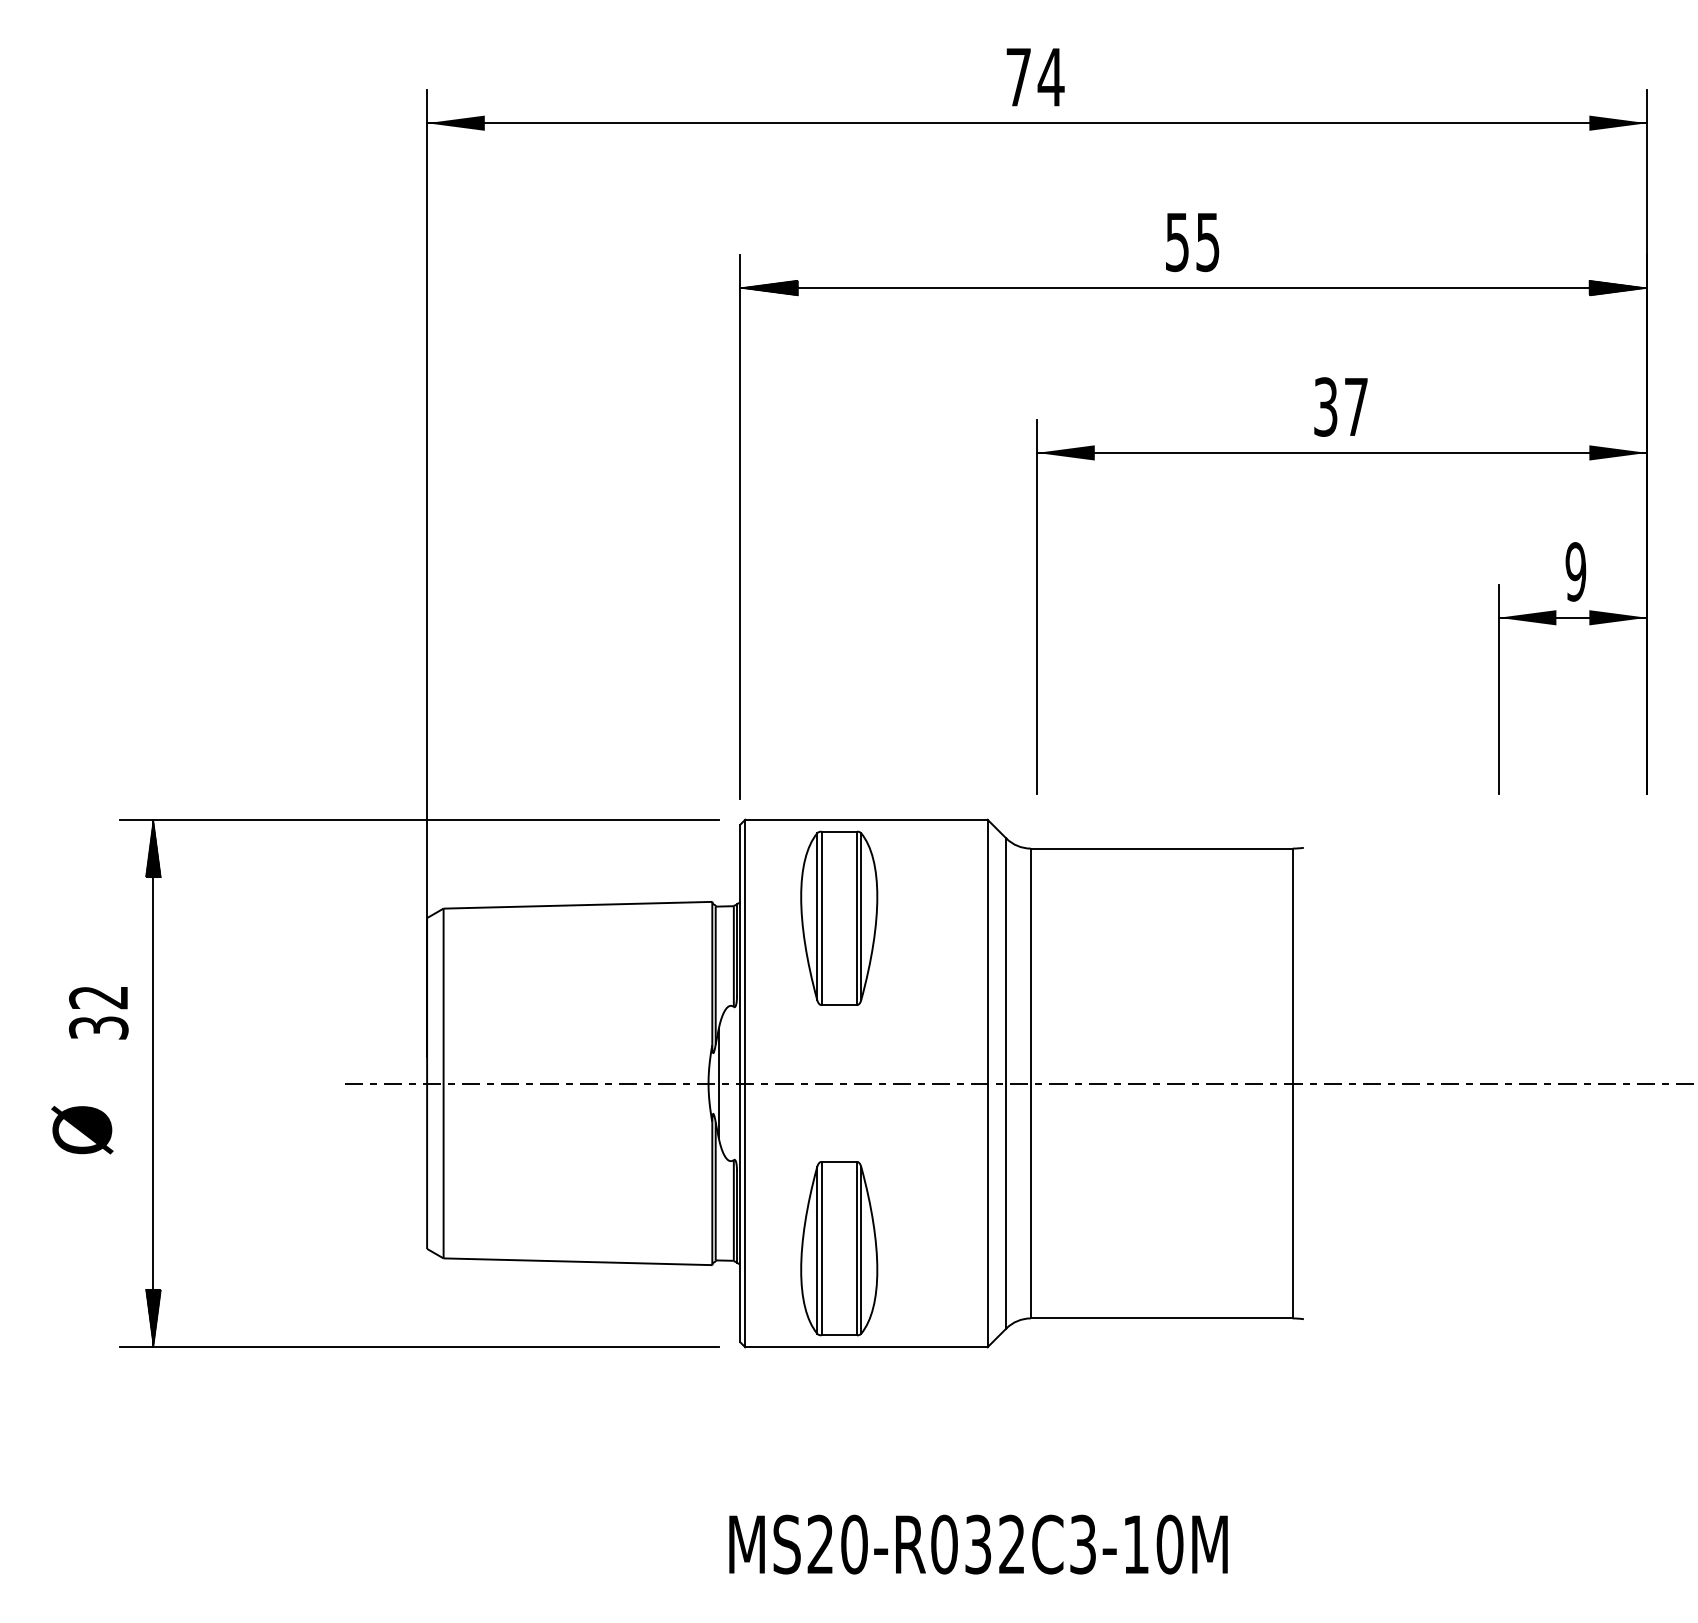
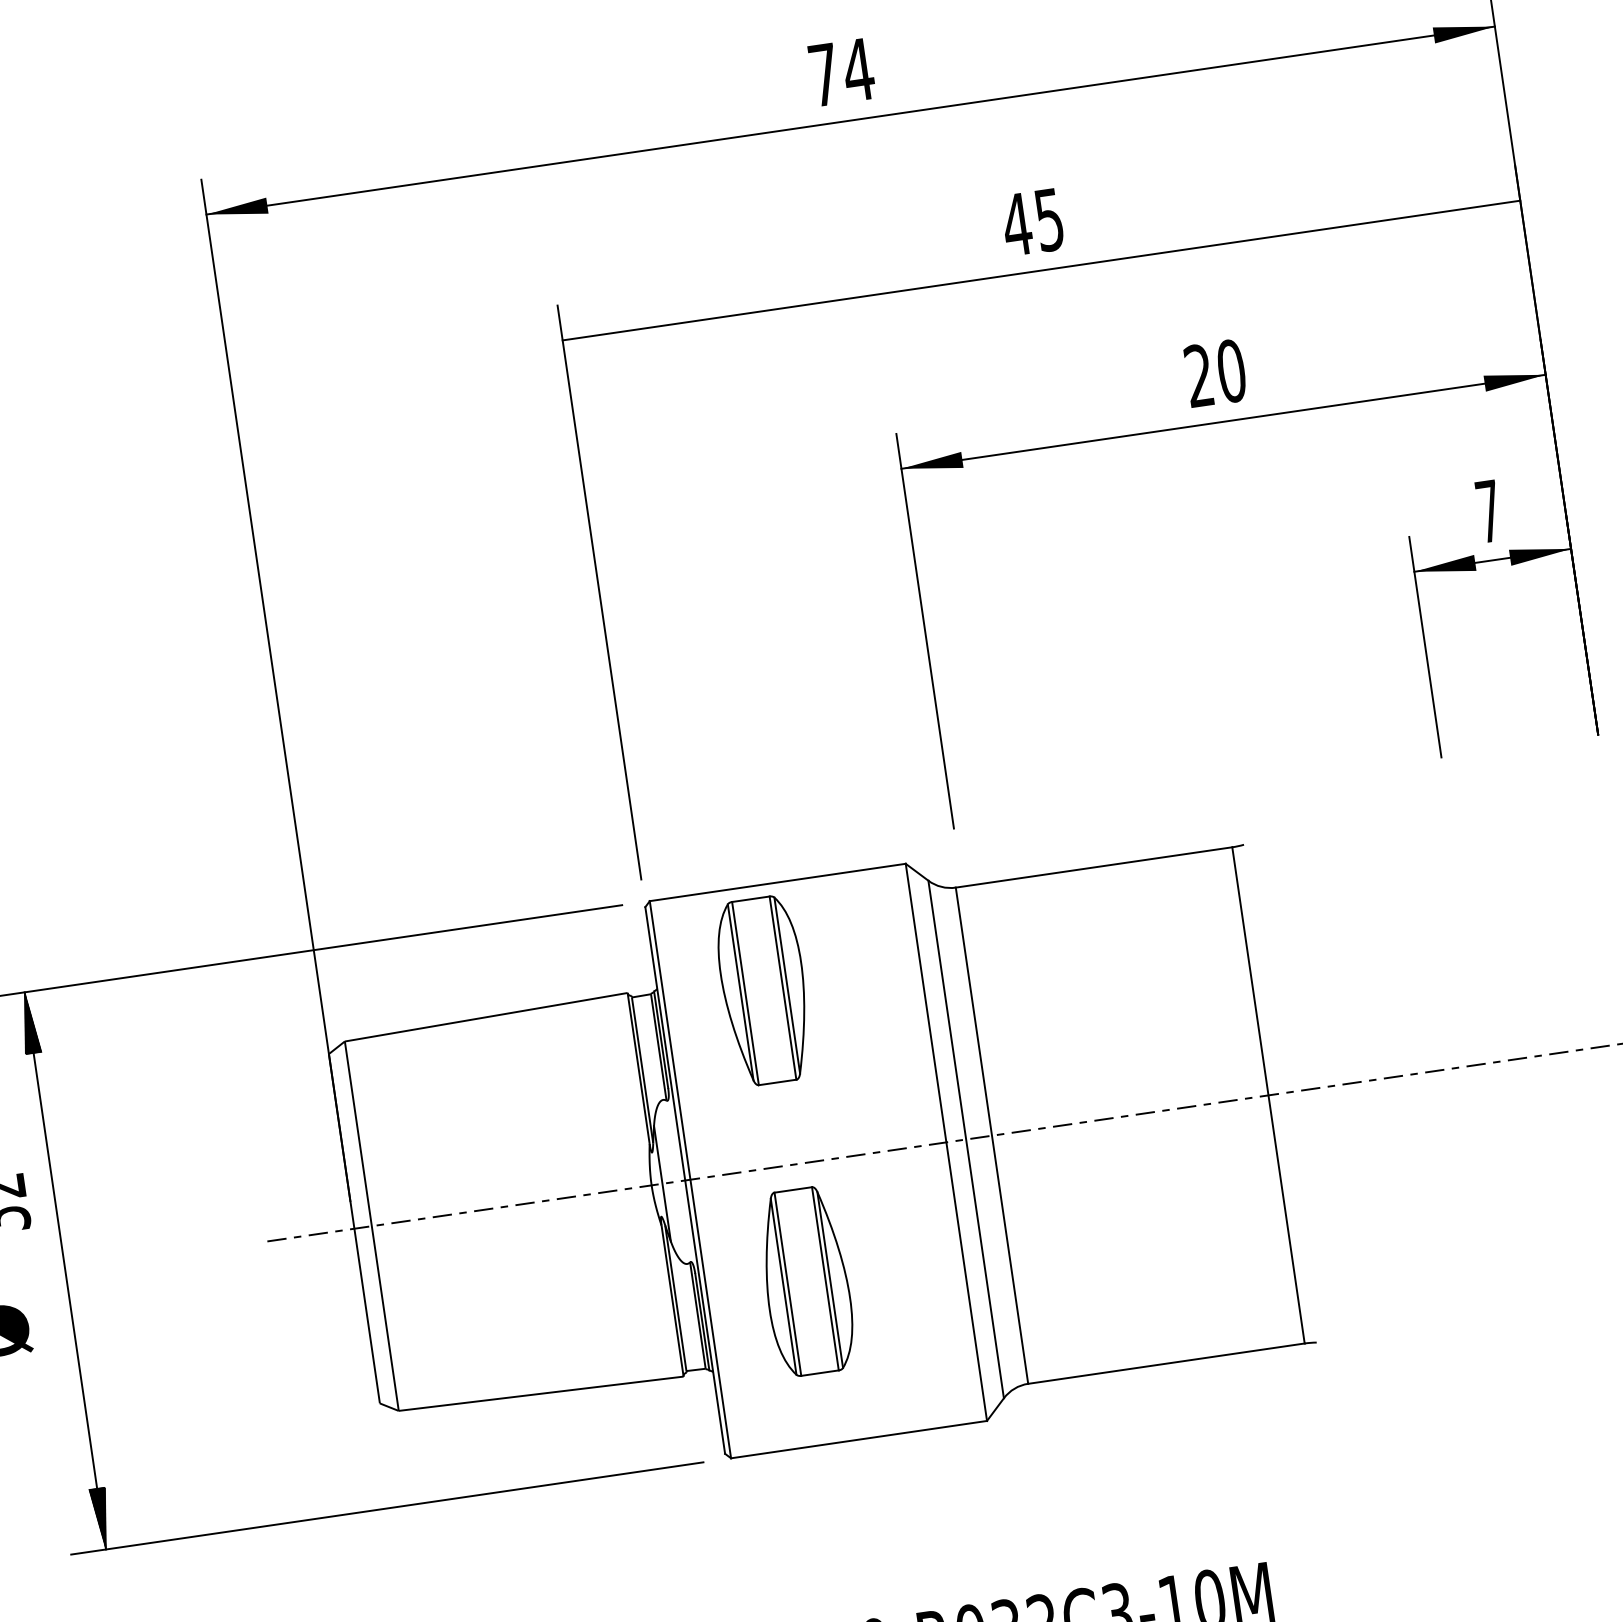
text: (1177, 242) -> (1017, 224), 55 -> 45
hatch: (769, 287) -> (593, 335), removed
hatch: (1617, 287) -> (1488, 204), removed
text: (1341, 406) -> (1215, 372), 37 -> 20
text: (1575, 571) -> (1488, 511), 9 -> 7
part: (839, 1248) -> (806, 1281), moved

